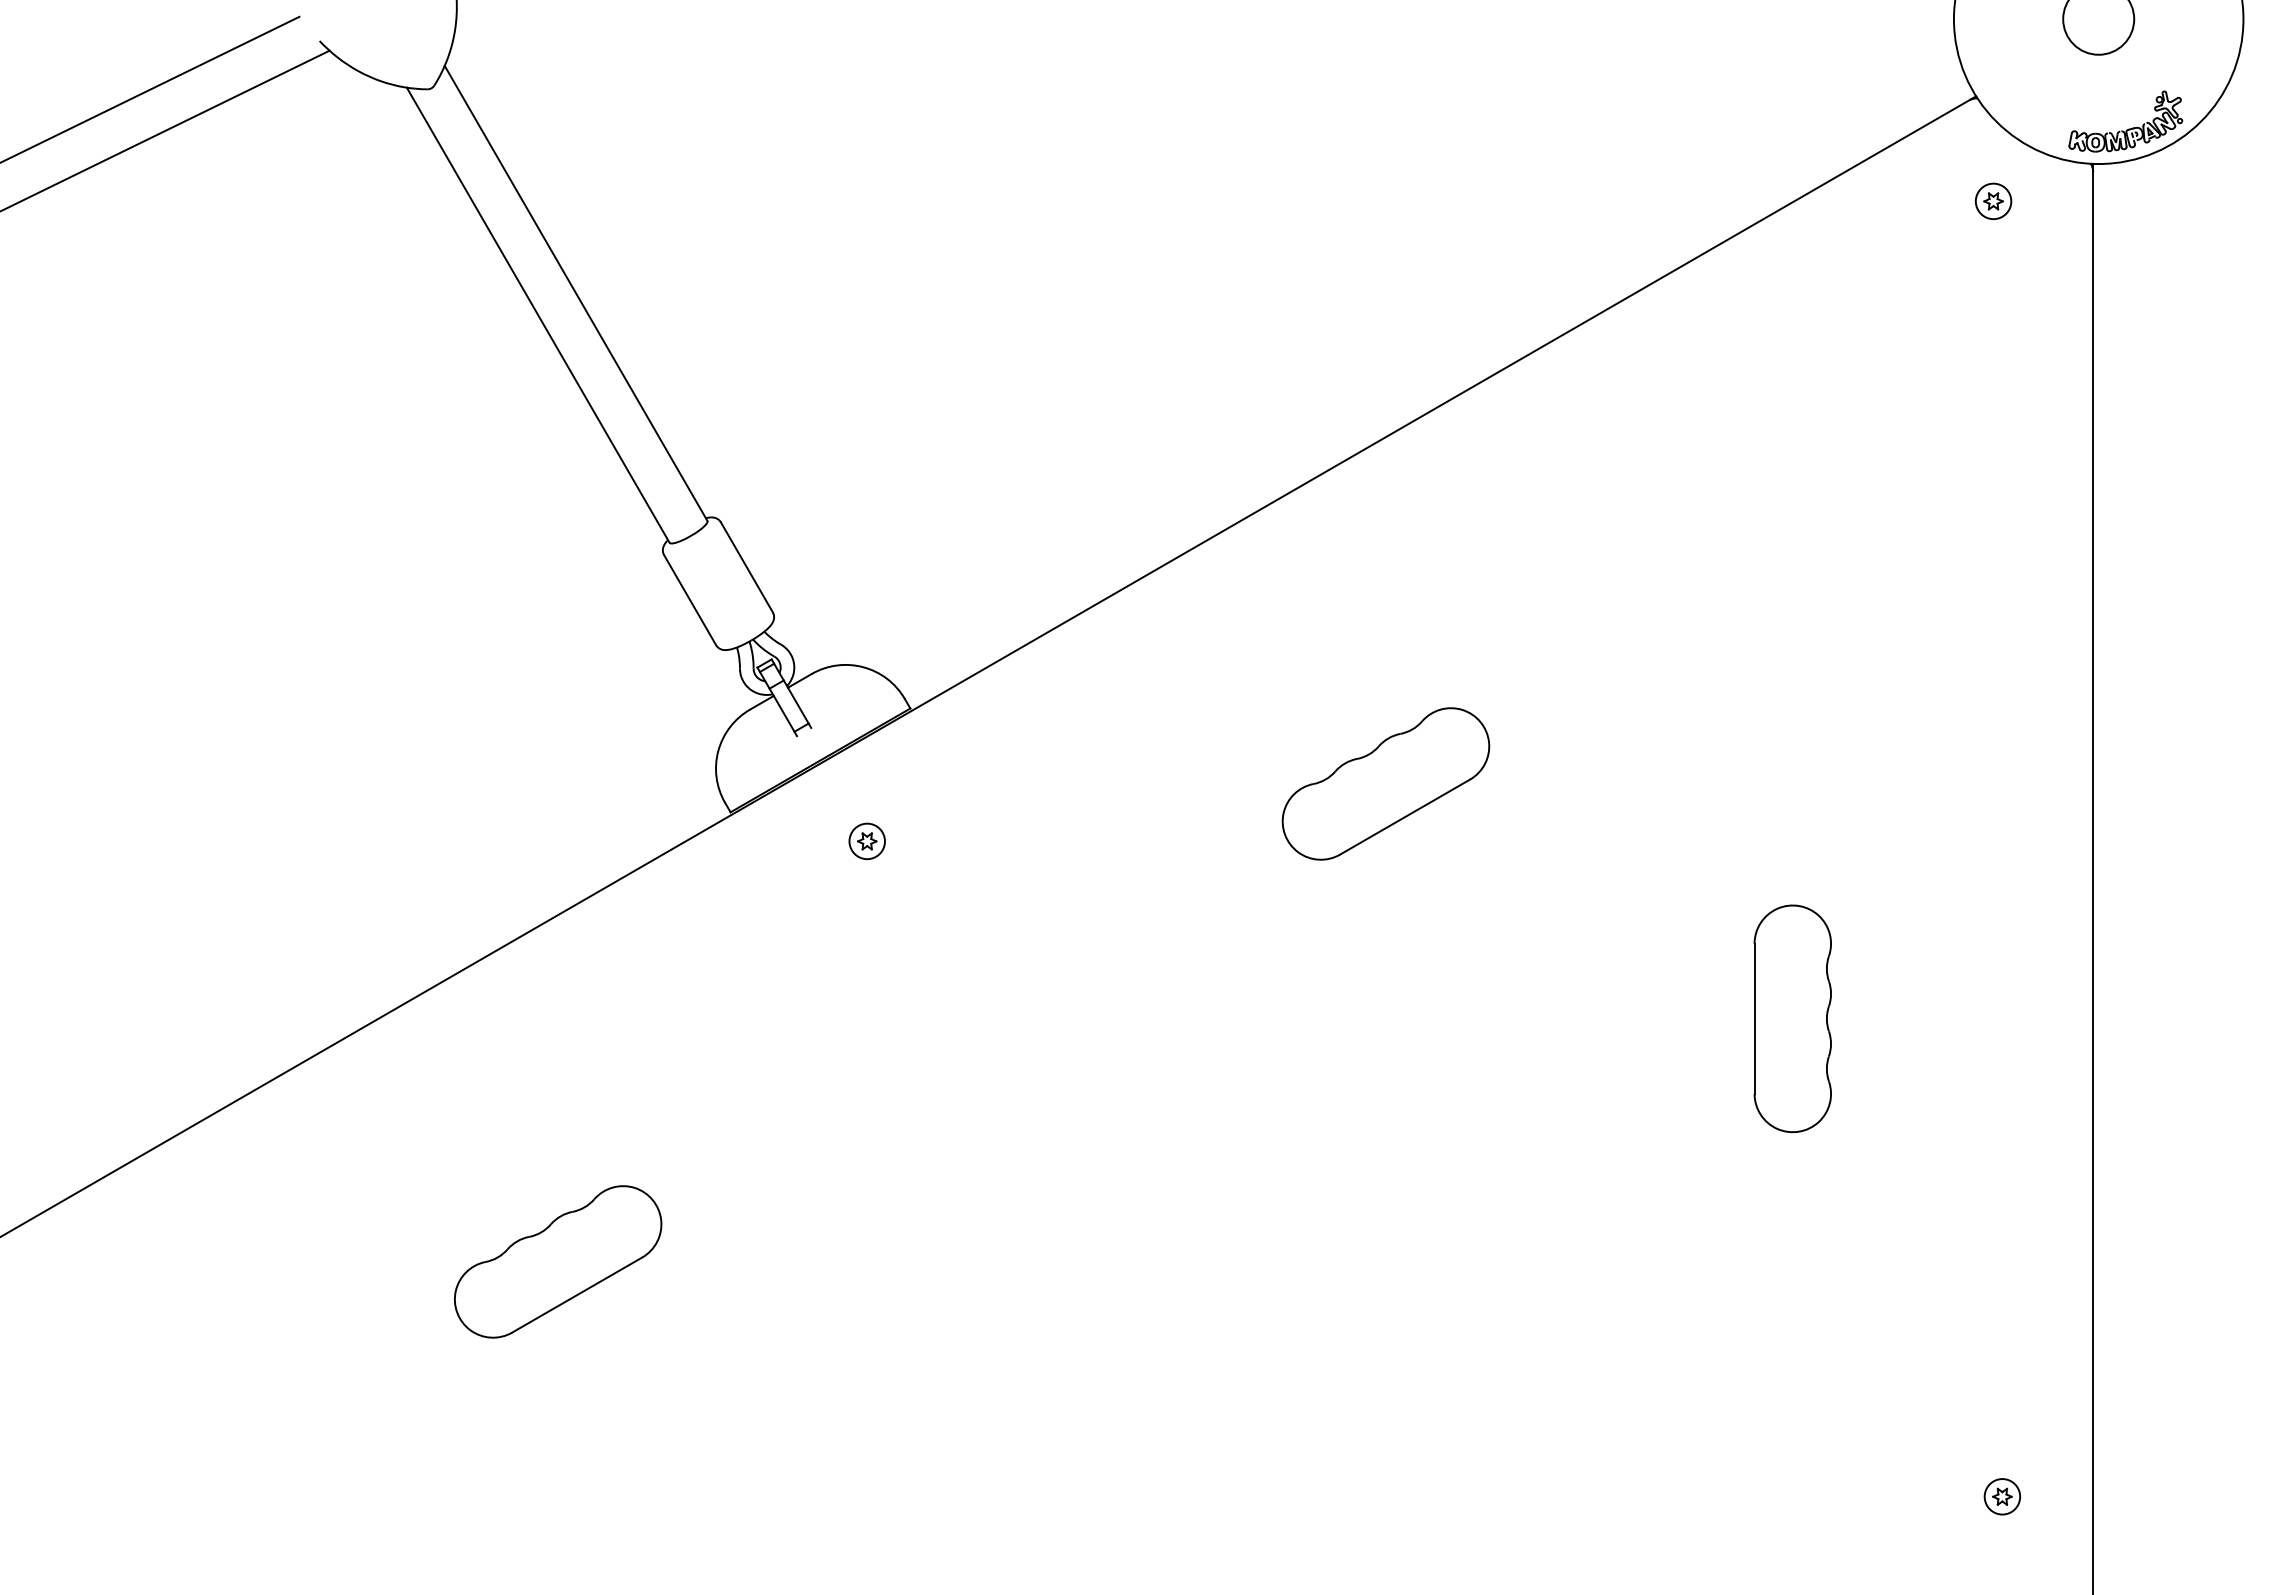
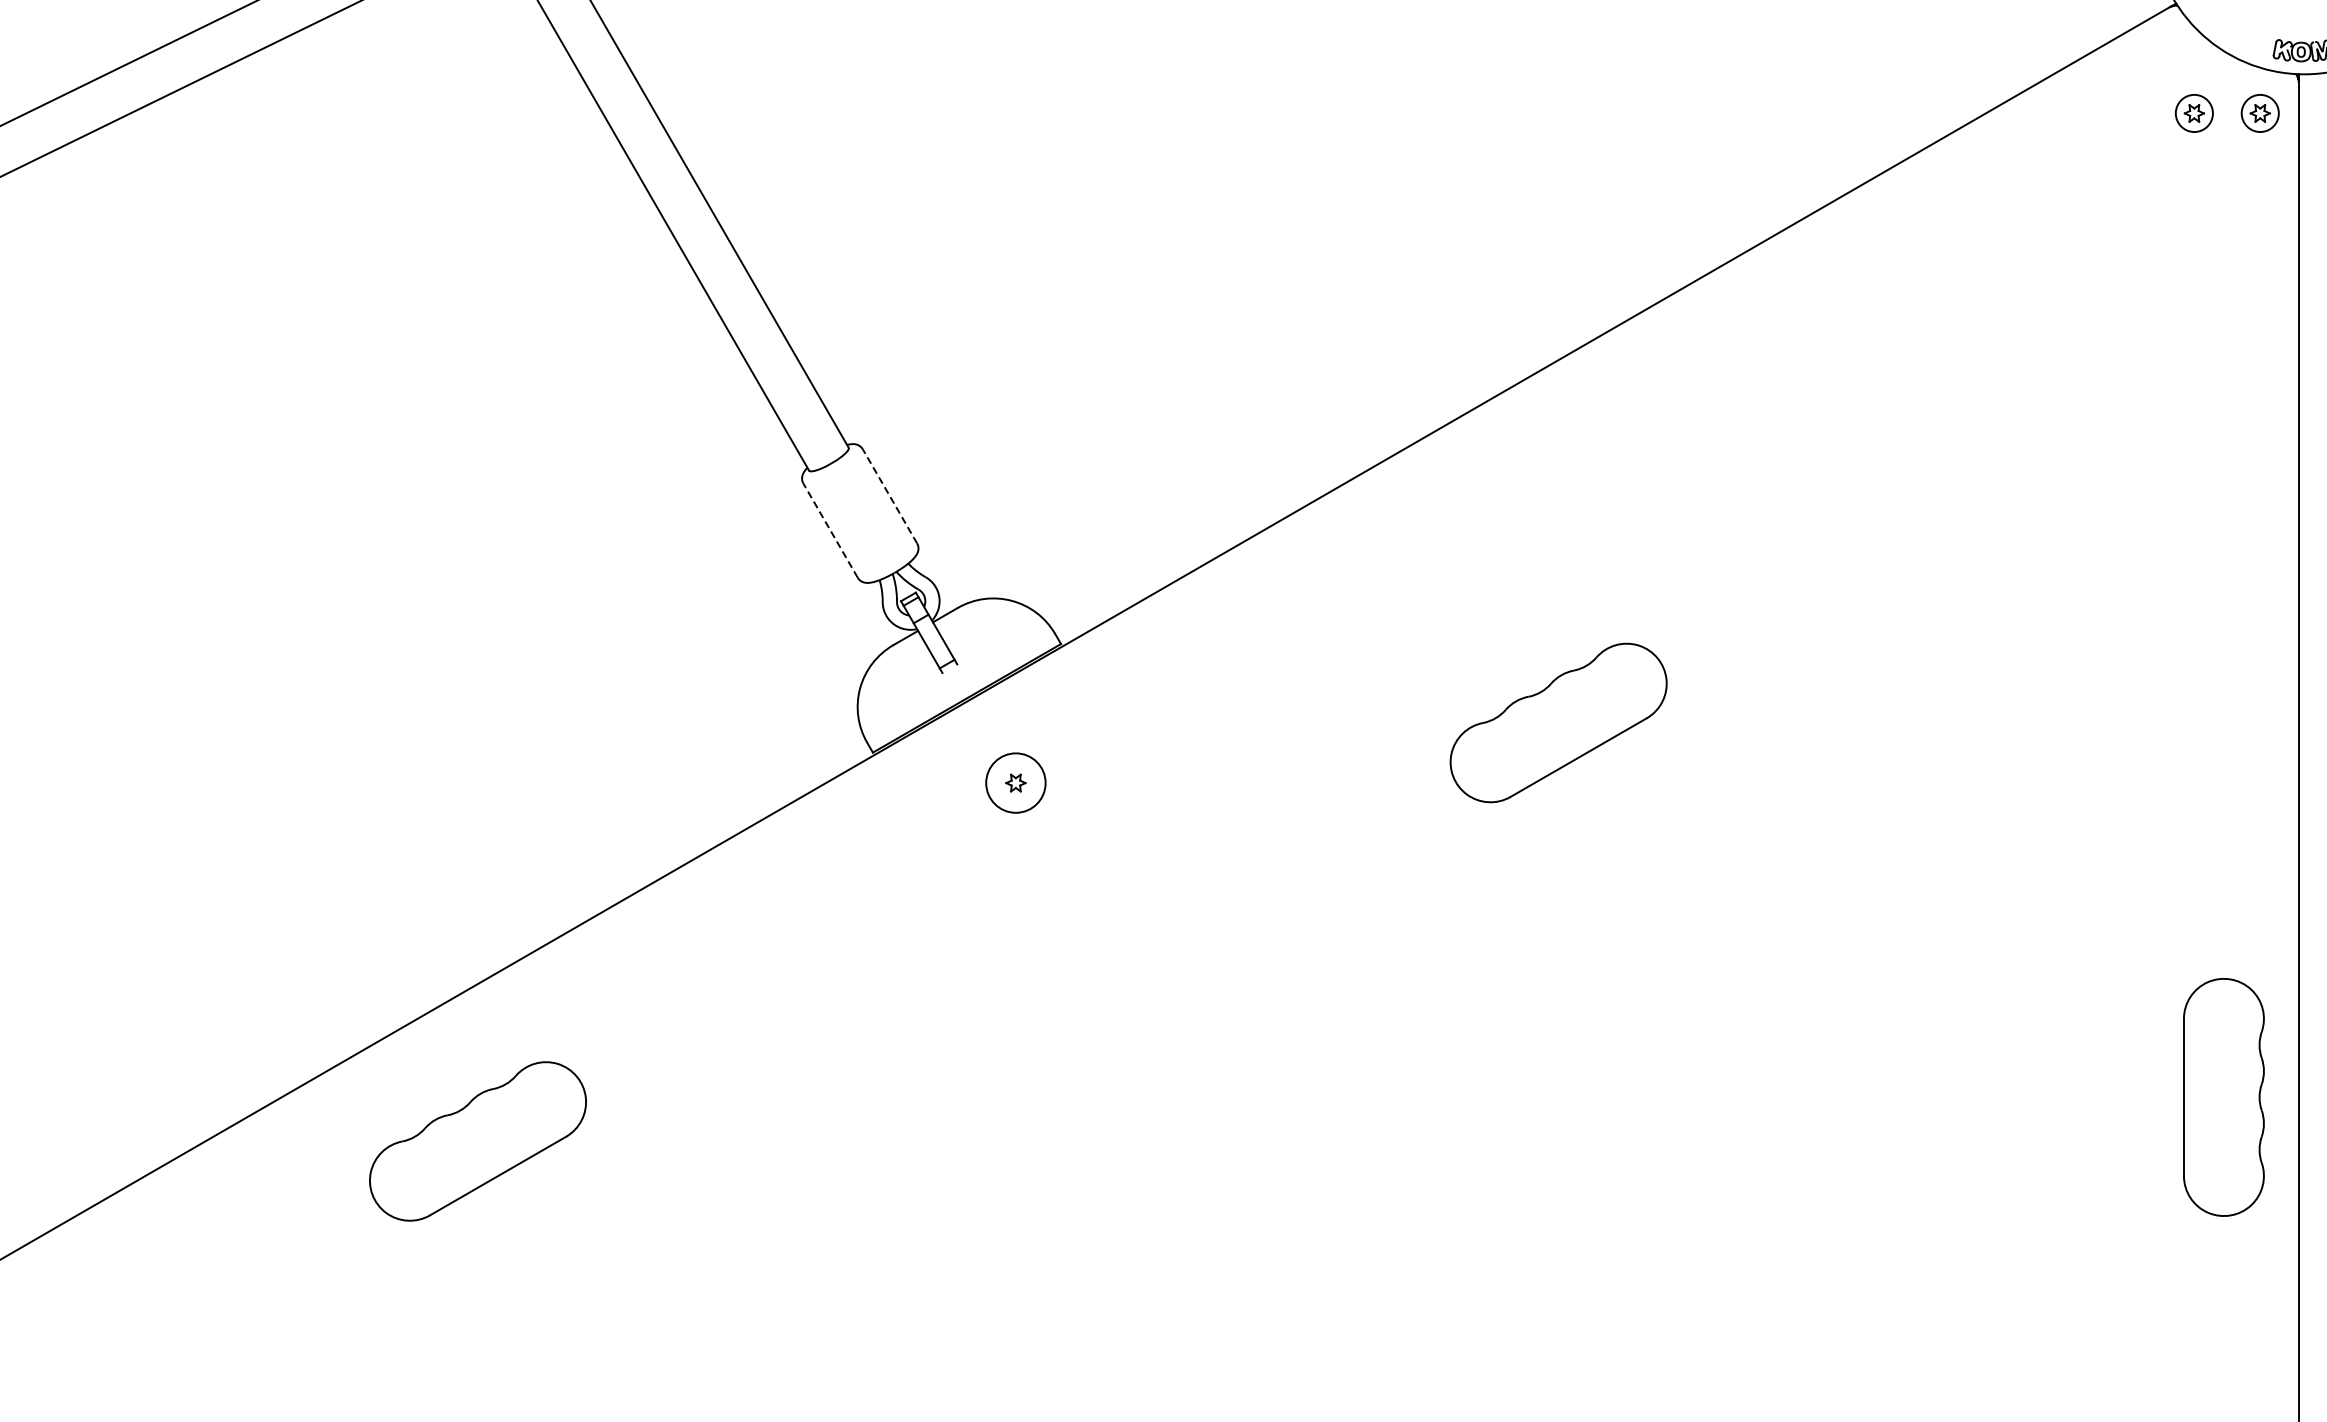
part: (2056, 200) -> (2260, 112), added
line: (746, 567) -> (889, 496), solid -> dashed
line: (690, 600) -> (830, 531), solid -> dashed
circle: (867, 841) -> (1016, 783), size x1.6
part: (1792, 1018) -> (2223, 1097), moved
part: (558, 1261) -> (478, 1141), moved

